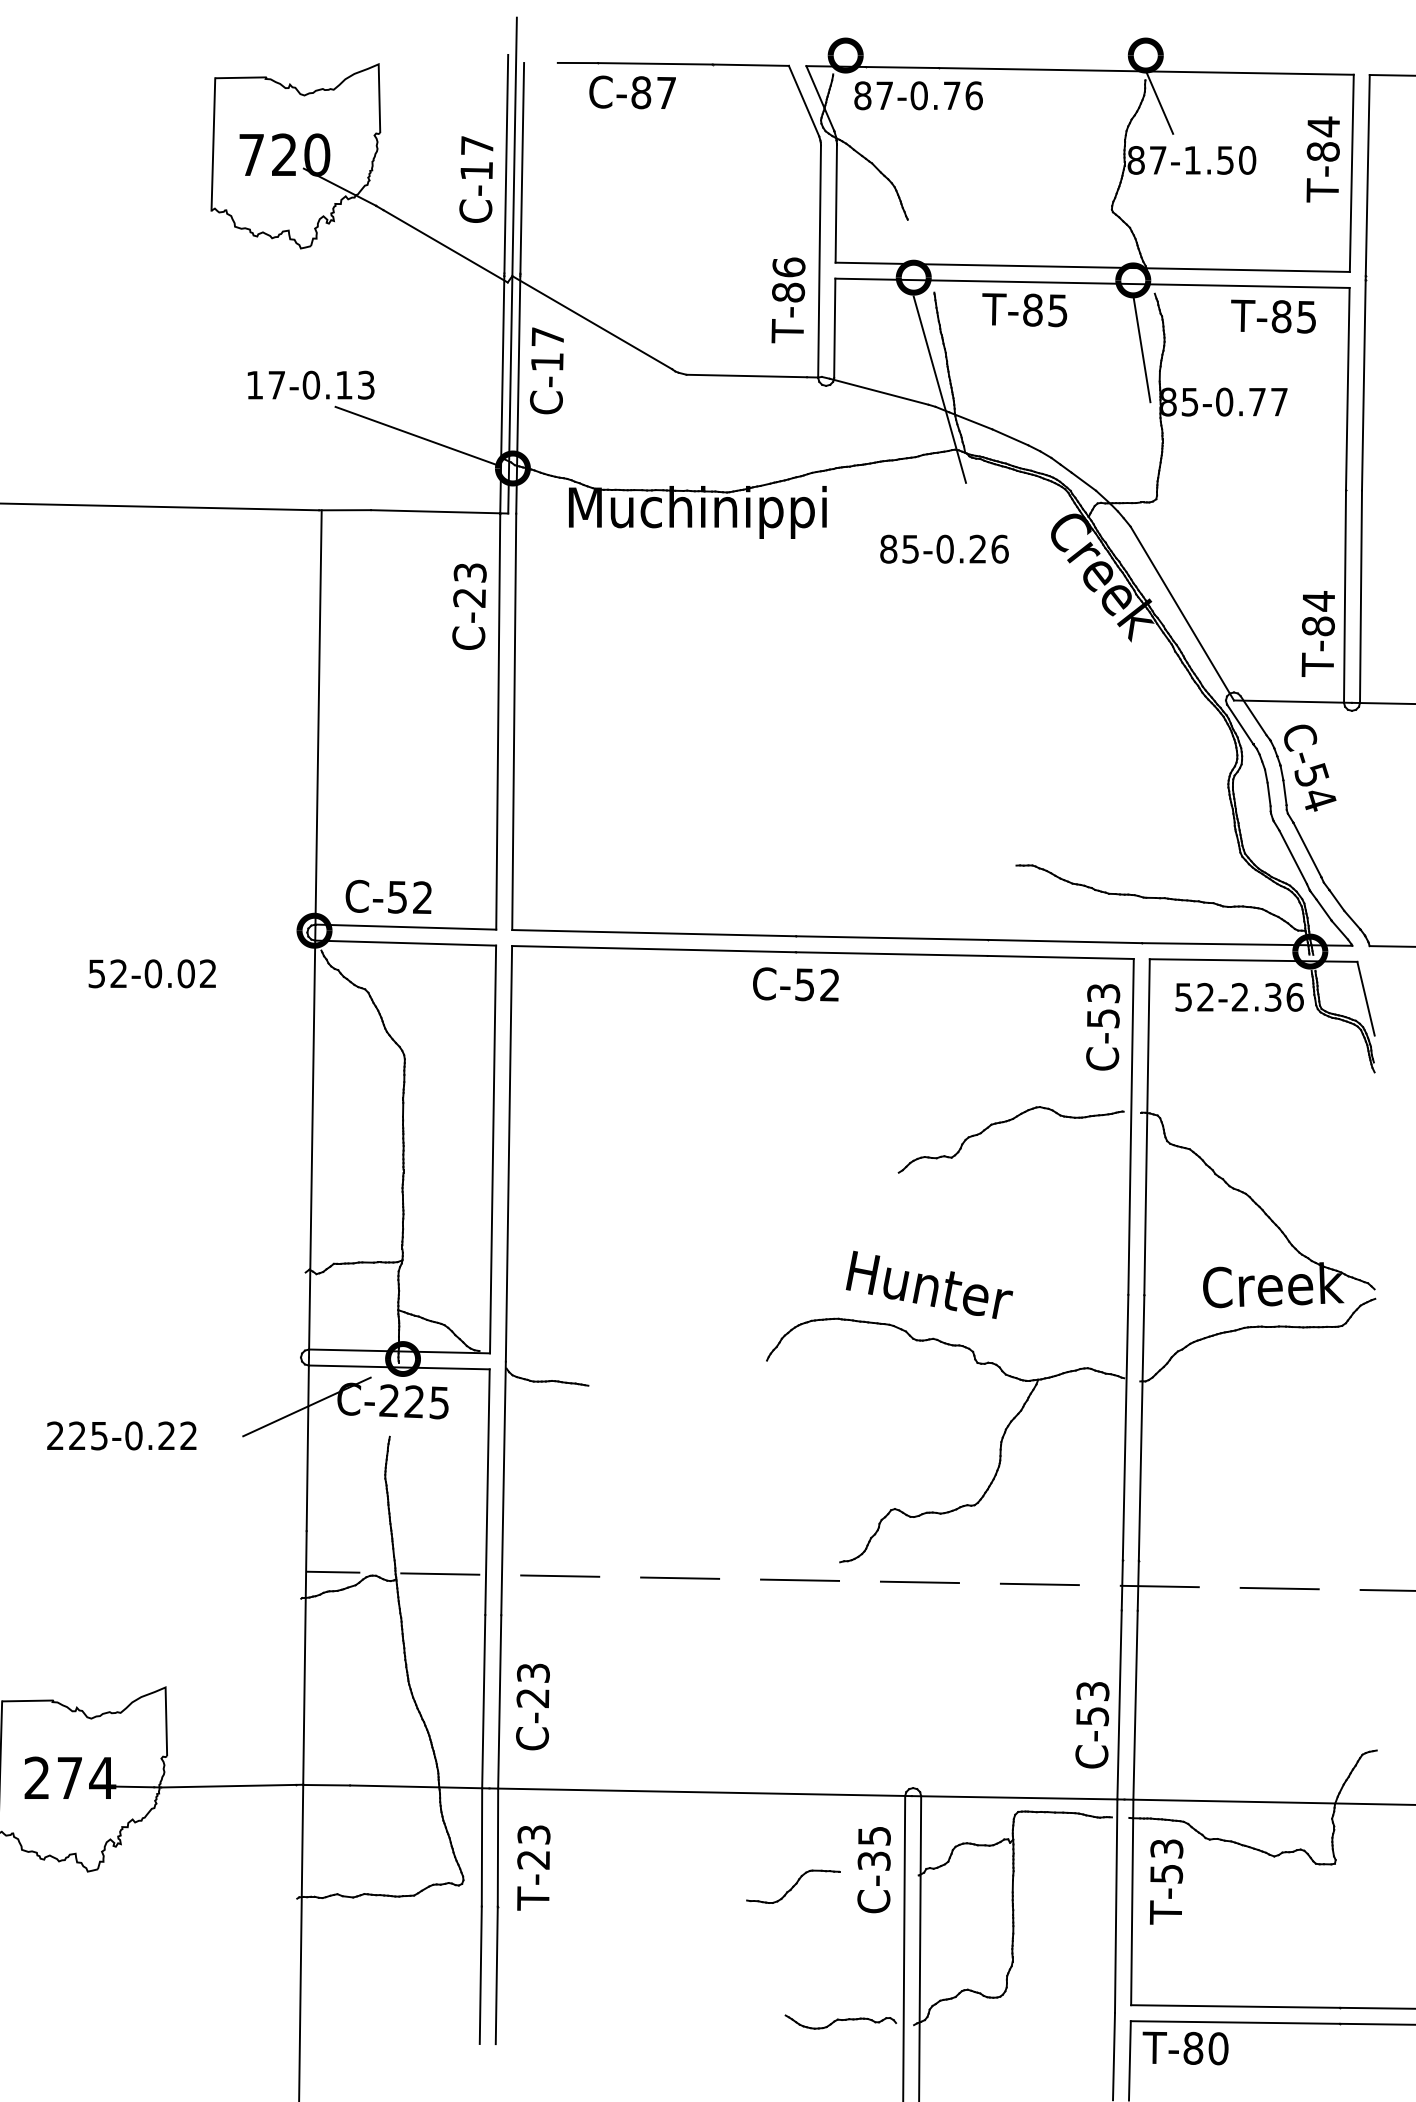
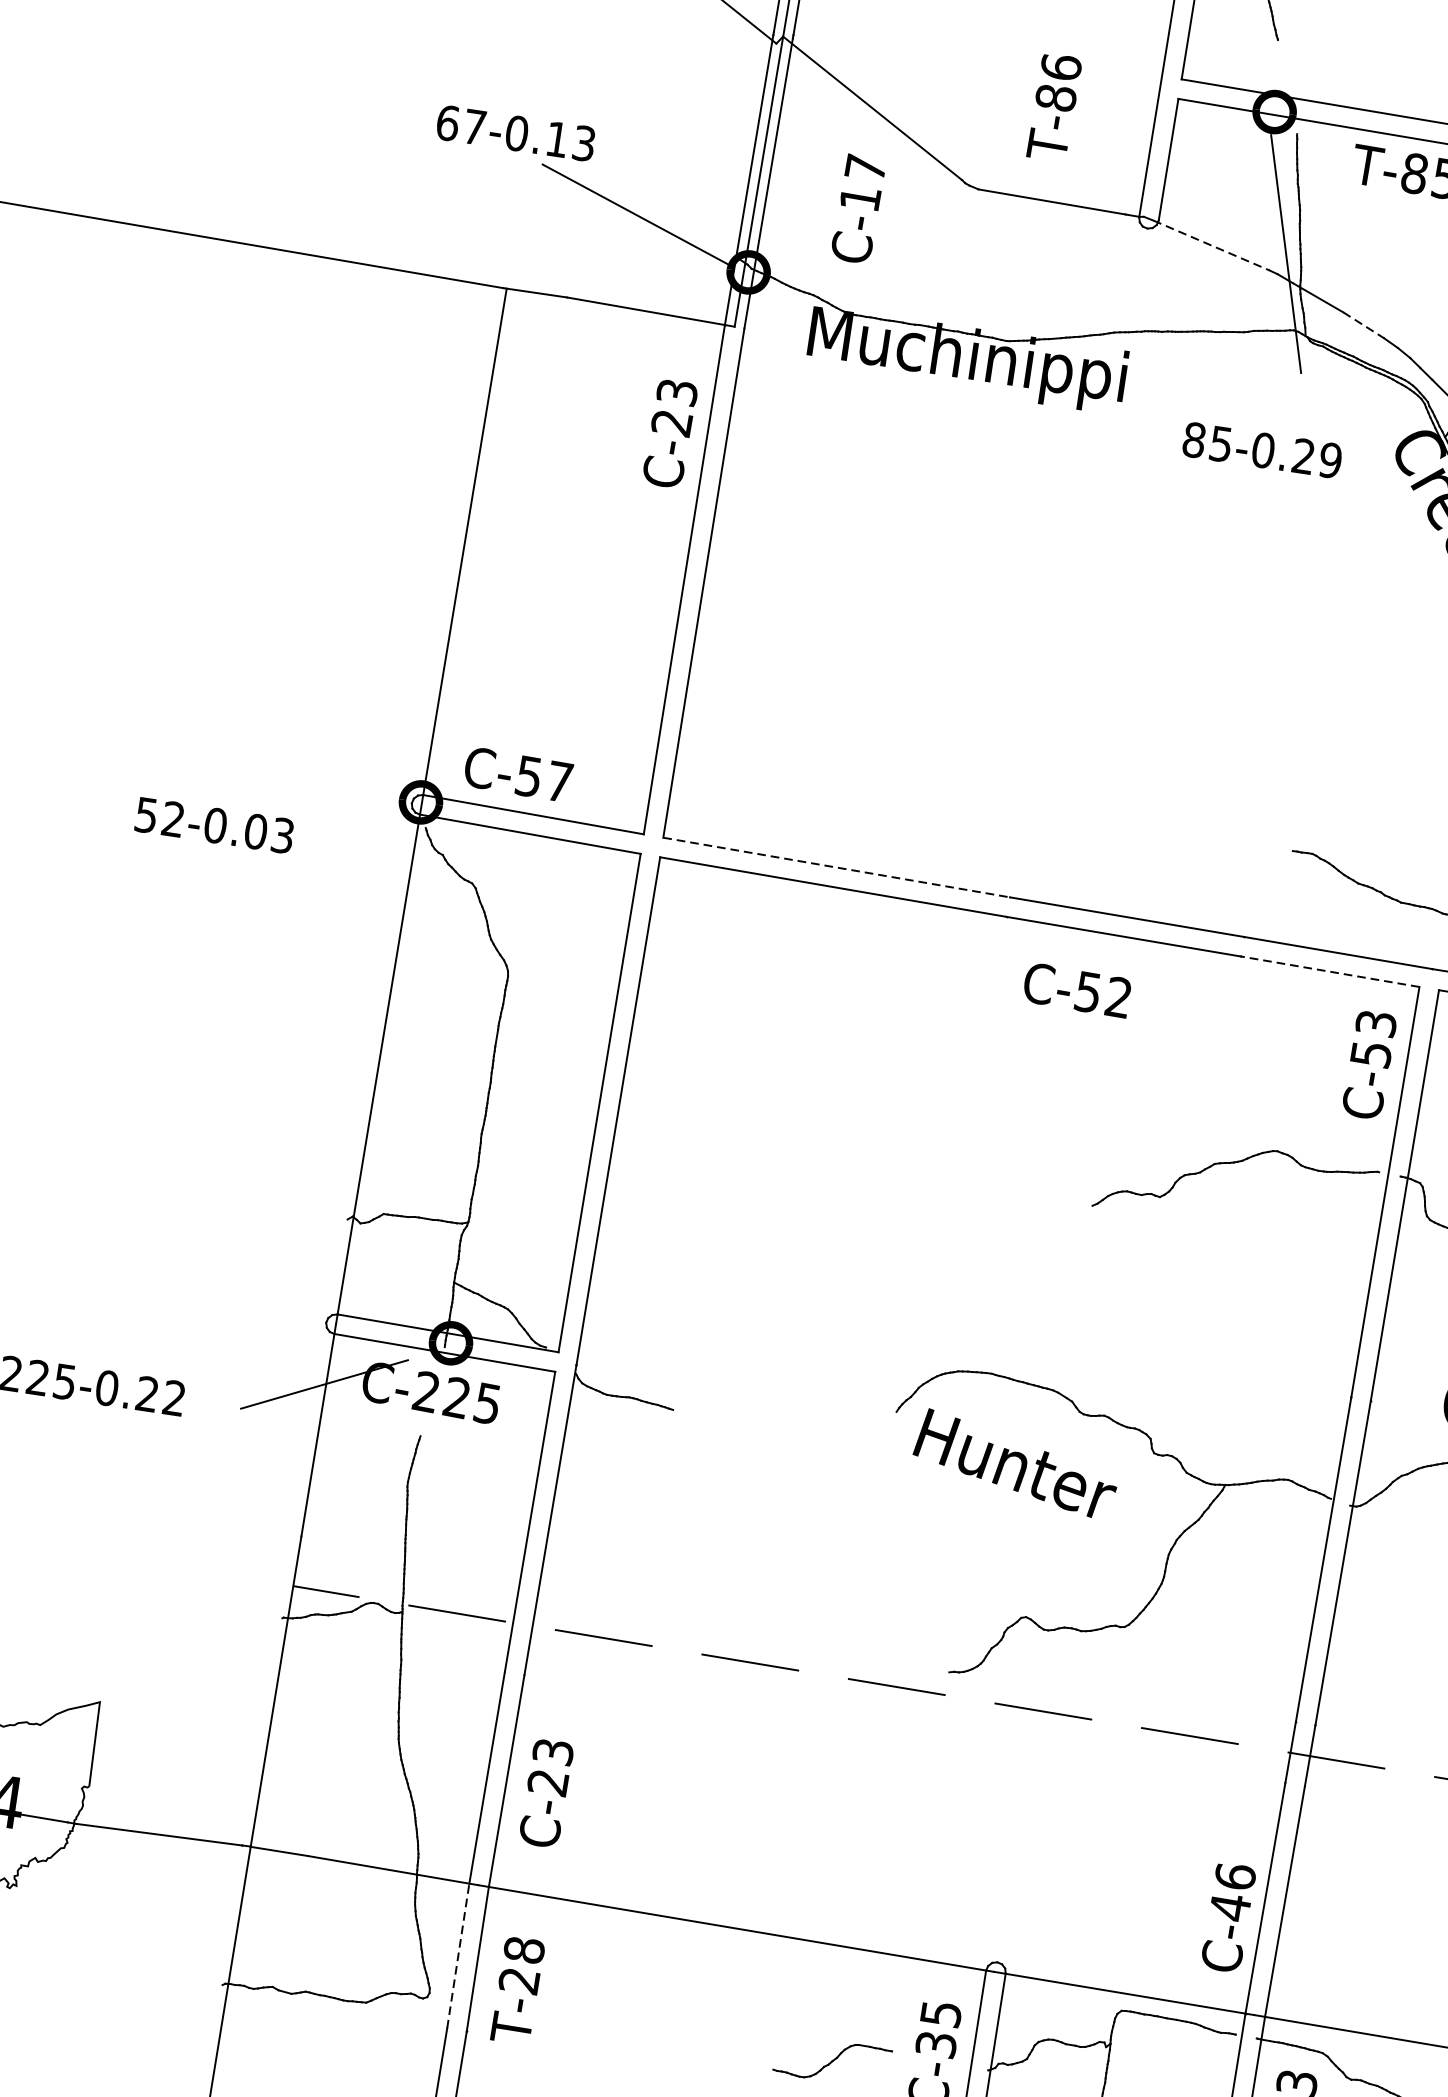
text: (788, 300) -> (1054, 107), moved
text: (546, 370) -> (857, 208), moved
text: (254, 384) -> (447, 122), 17-0.13 -> 67-0.13
line: (879, 391) -> (1211, 245), solid -> dashed
line: (1010, 437) -> (1363, 325), solid -> dashed
text: (999, 548) -> (1330, 459), 85-0.26 -> 85-0.29
text: (422, 897) -> (559, 781), C-52 -> C-57
line: (654, 933) -> (836, 868), solid -> dashed
line: (1060, 957) -> (1329, 971), solid -> dashed
text: (208, 973) -> (283, 835), 52-0.02 -> 52-0.03
text: (795, 984) -> (1076, 990), moved
text: (929, 1284) -> (1016, 1463), moved
text: (1092, 1704) -> (1232, 1892), C-53 -> C-46
text: (533, 1834) -> (523, 1949), T-23 -> T-28
line: (481, 1846) -> (457, 1954), solid -> dashed

